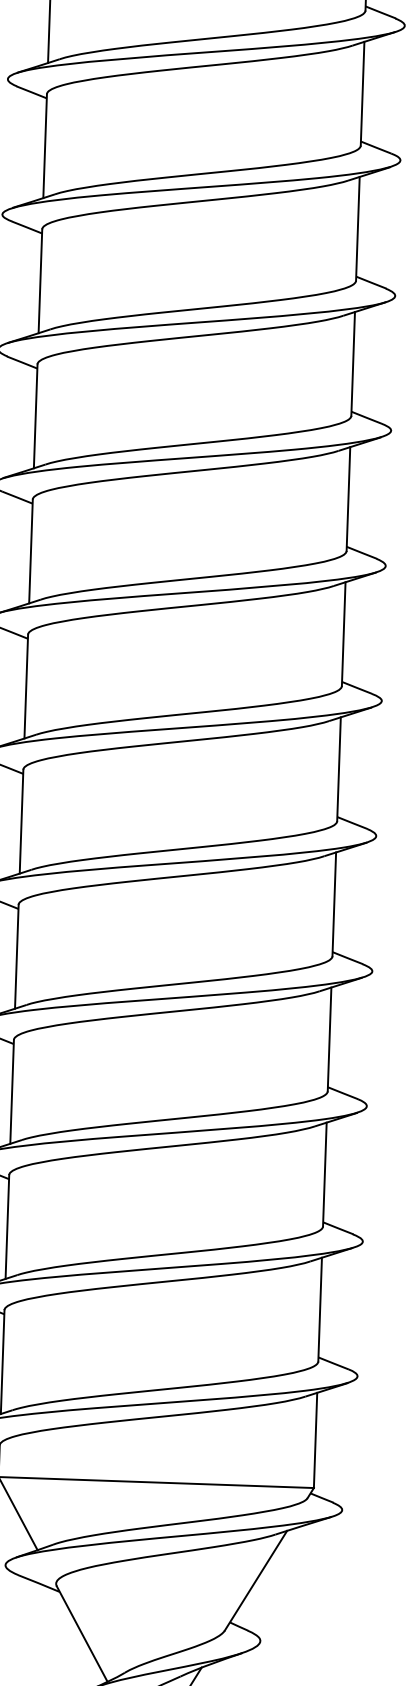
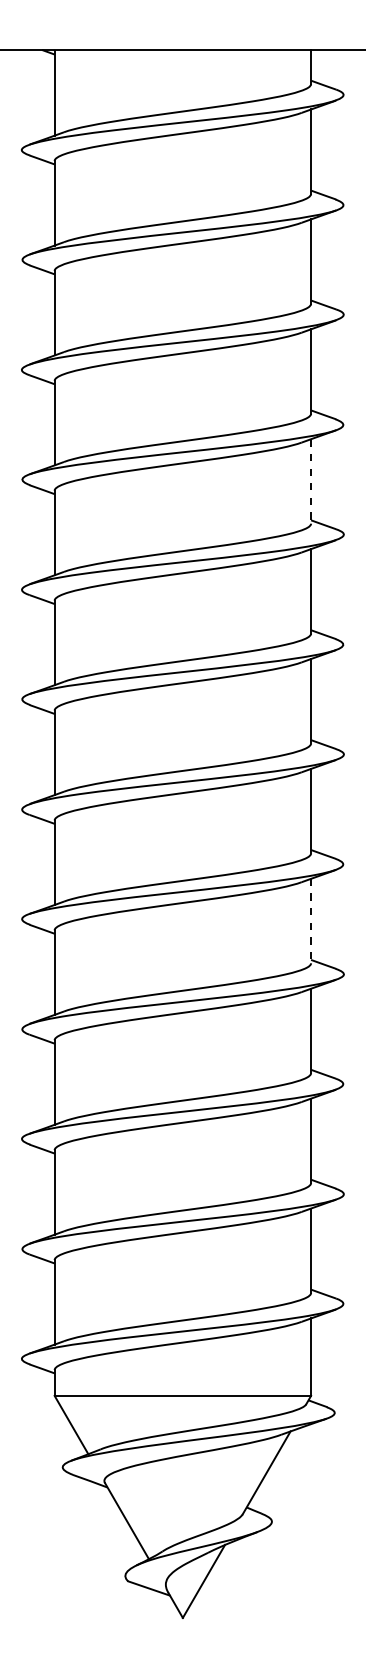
line: (353, 364) -> (311, 481), solid -> dashed
line: (334, 904) -> (311, 921), solid -> dashed

